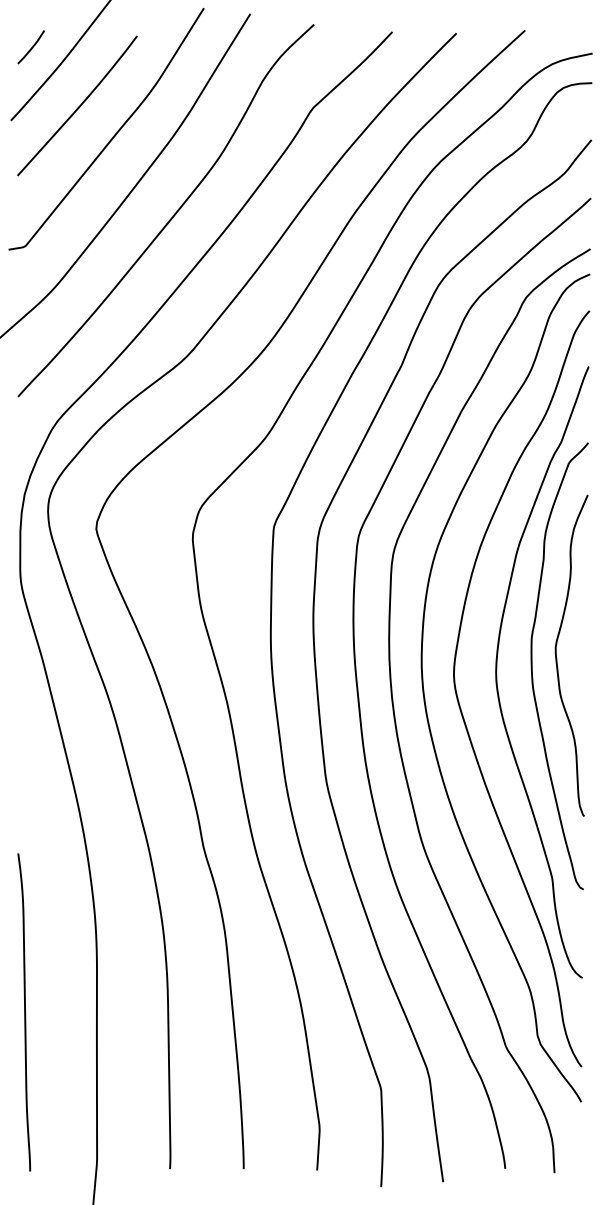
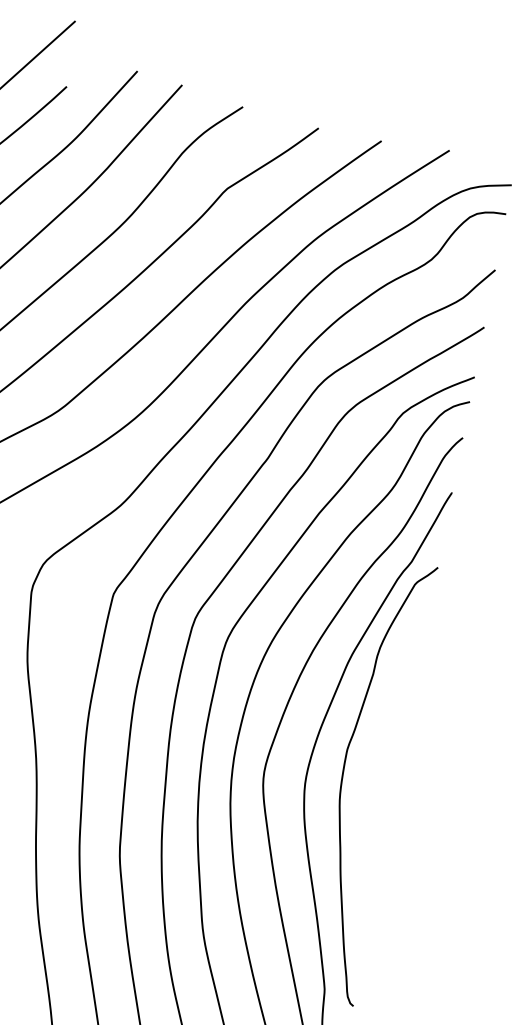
curve: (557, 658) -> (369, 774), removed

